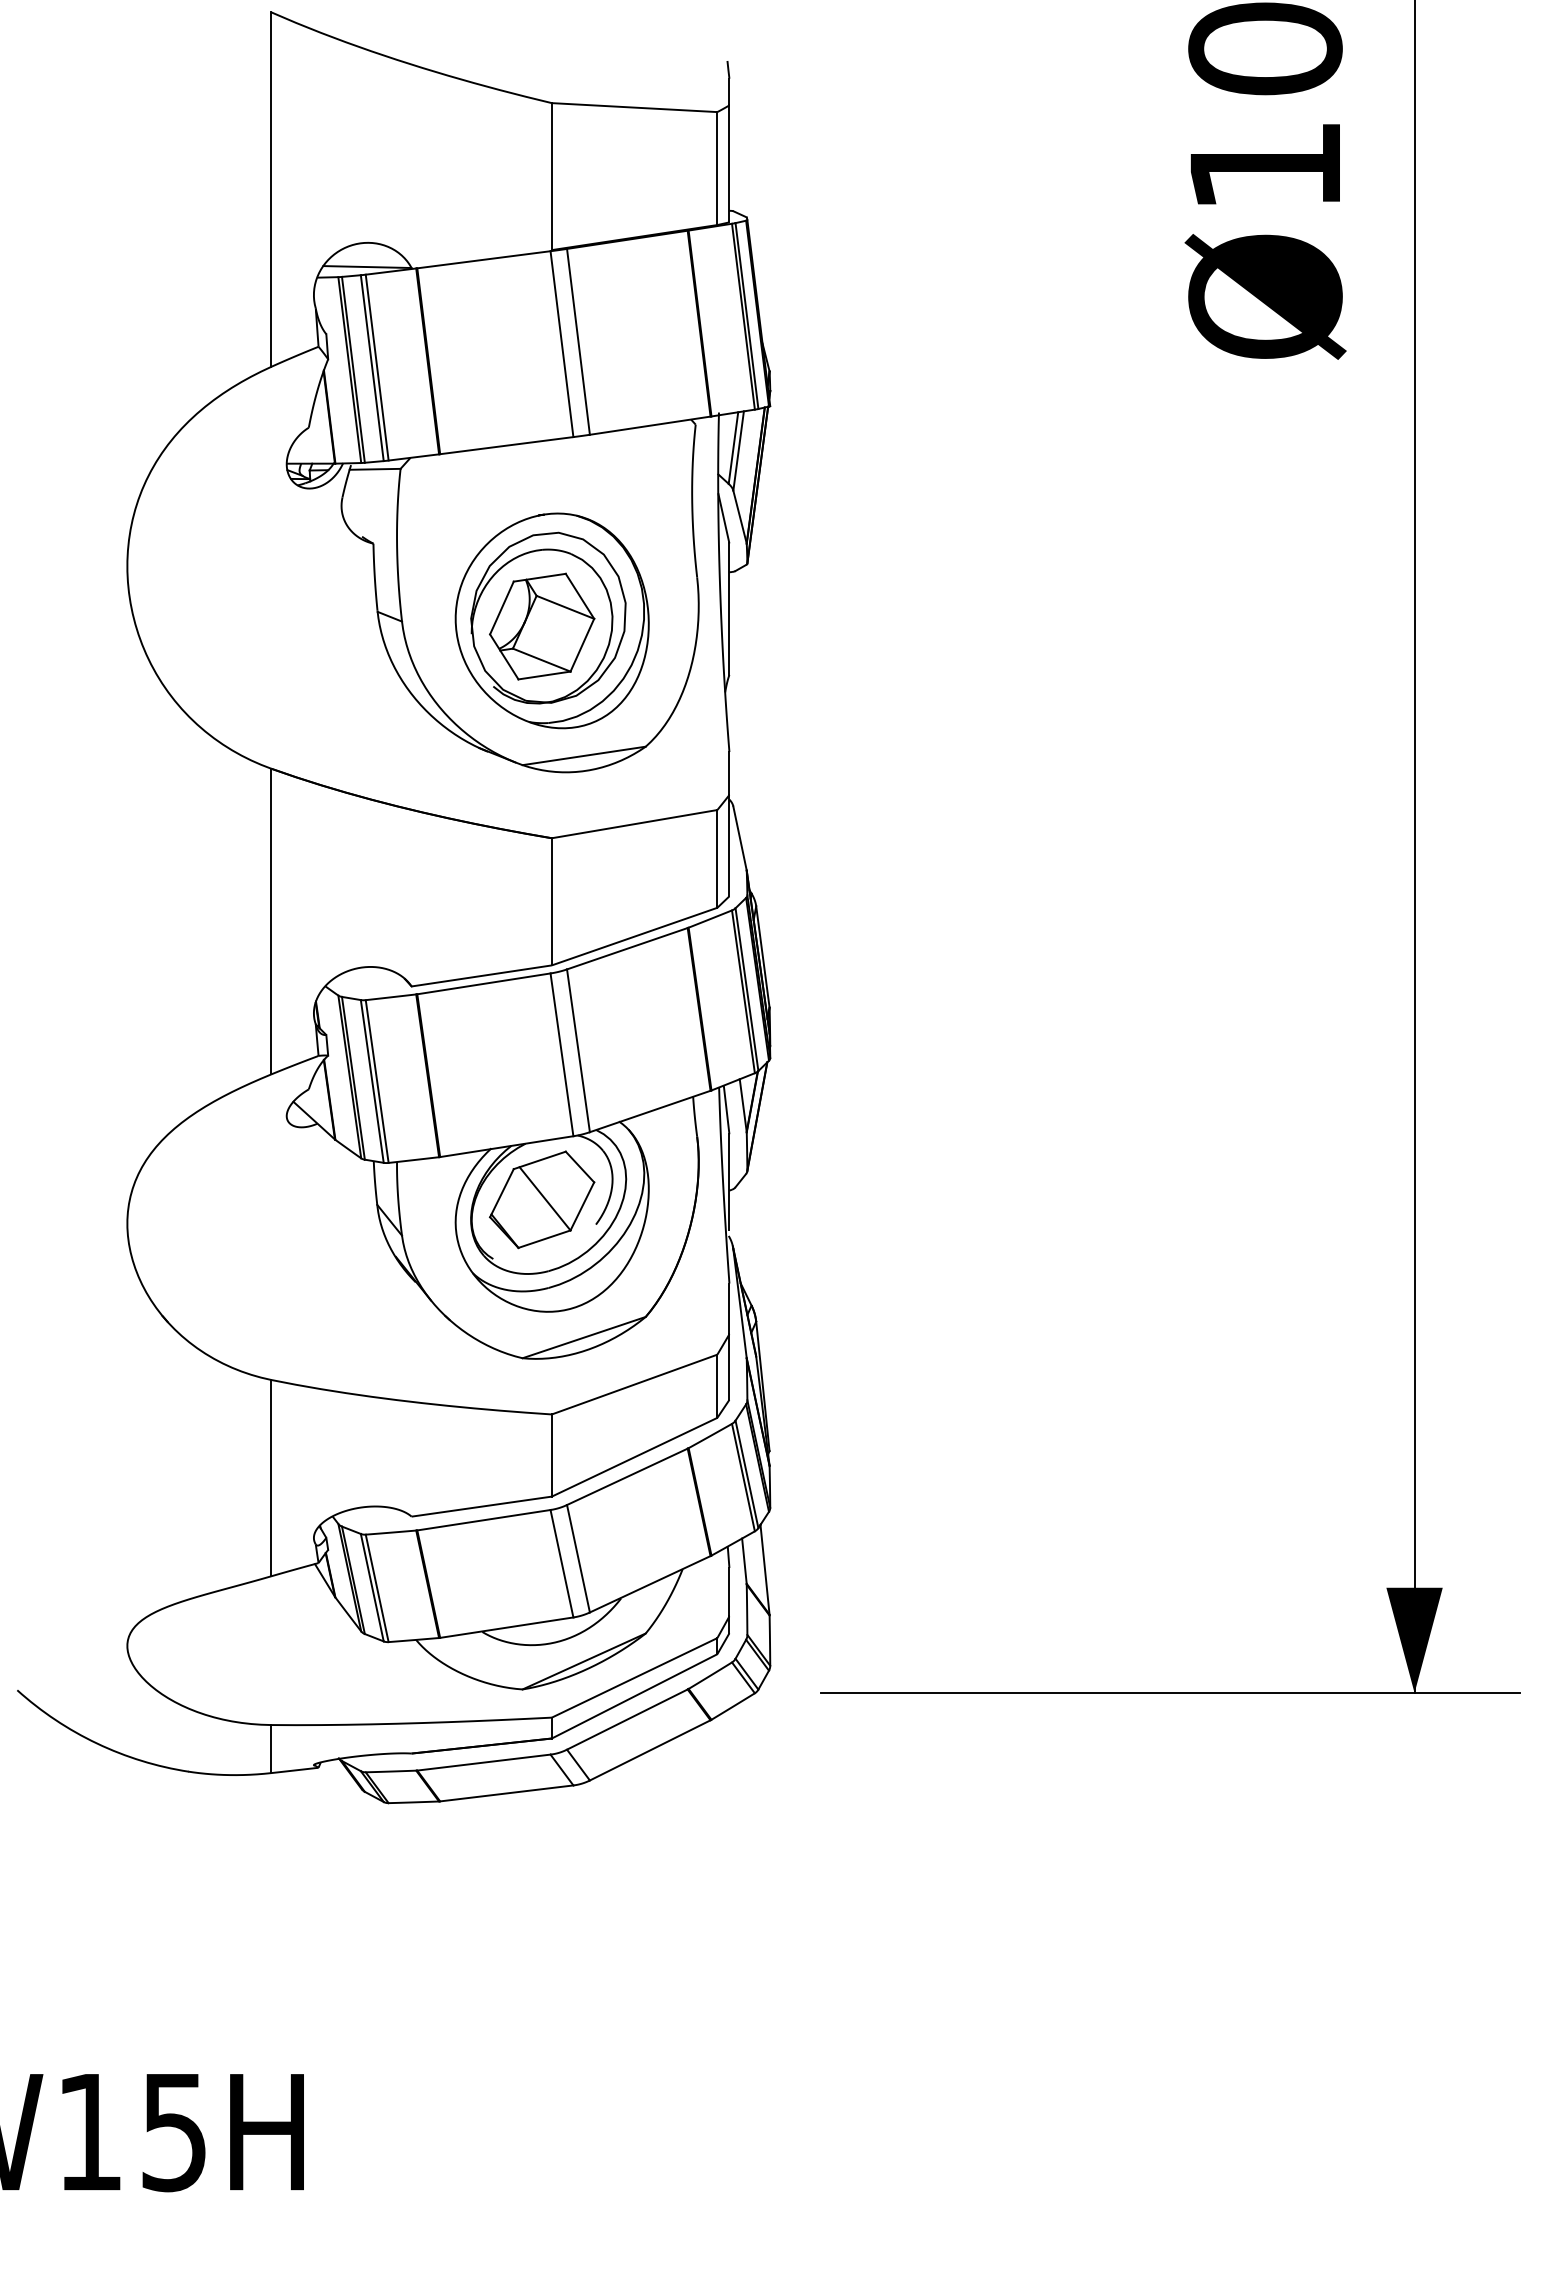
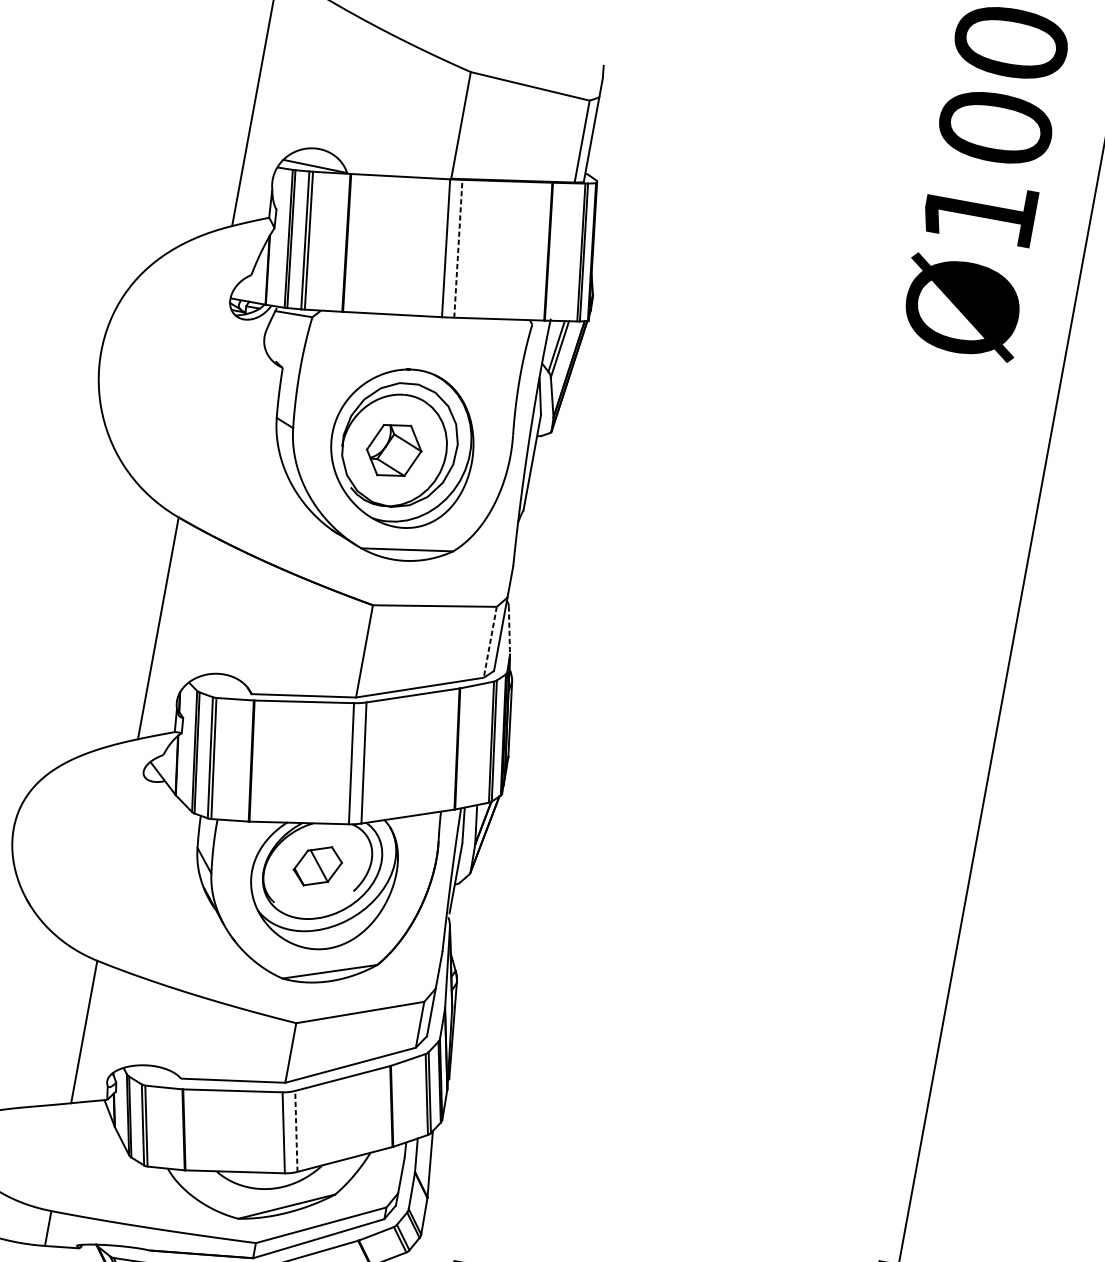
line: (578, 341) -> (458, 248), solid -> dashed
part: (542, 626) -> (394, 450), size x0.7
line: (740, 838) -> (509, 630), solid -> dashed
line: (717, 858) -> (490, 642), solid -> dashed
part: (542, 1199) -> (318, 866), size x0.6
line: (578, 1558) -> (296, 1131), solid -> dashed

